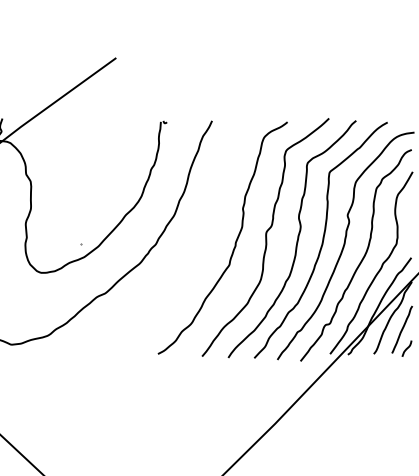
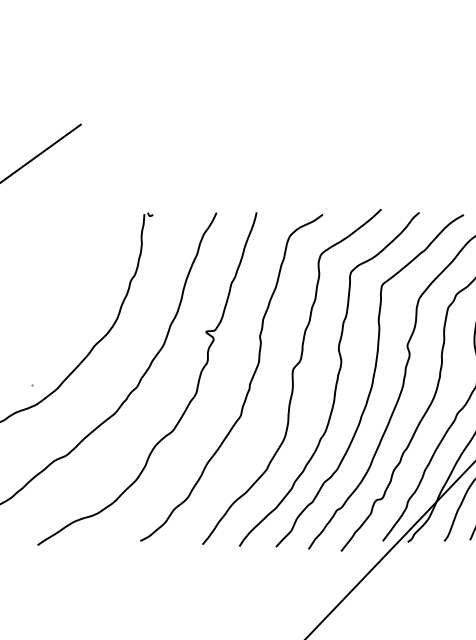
curve: (192, 254) -> (188, 400), added

